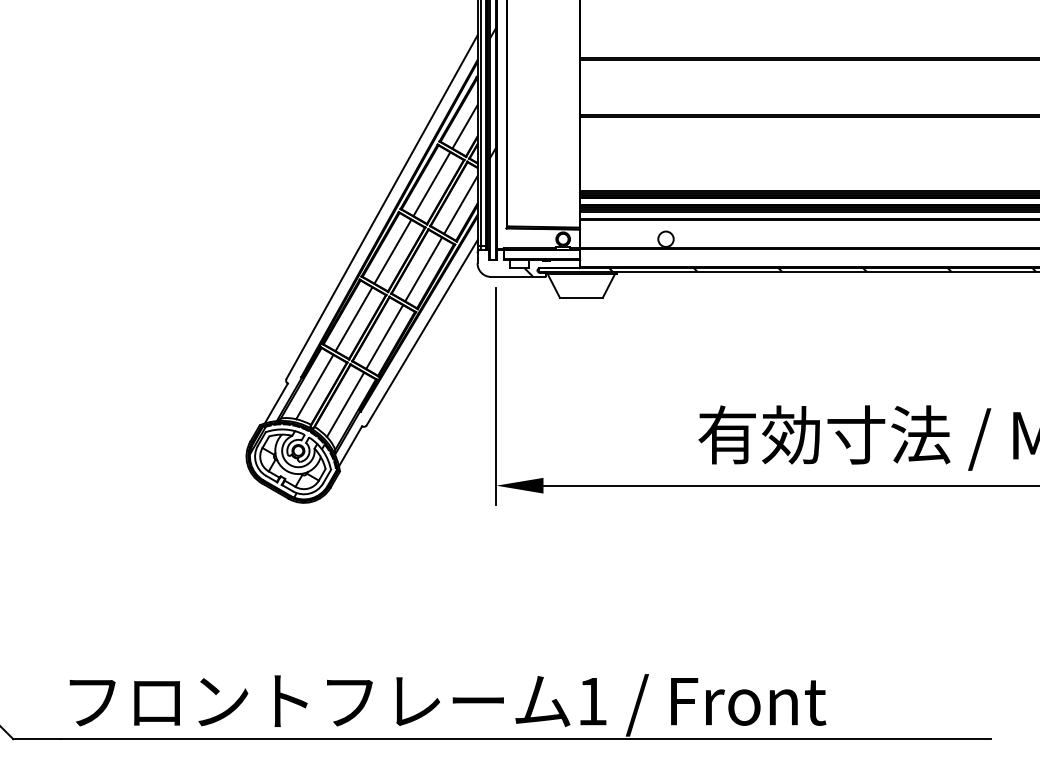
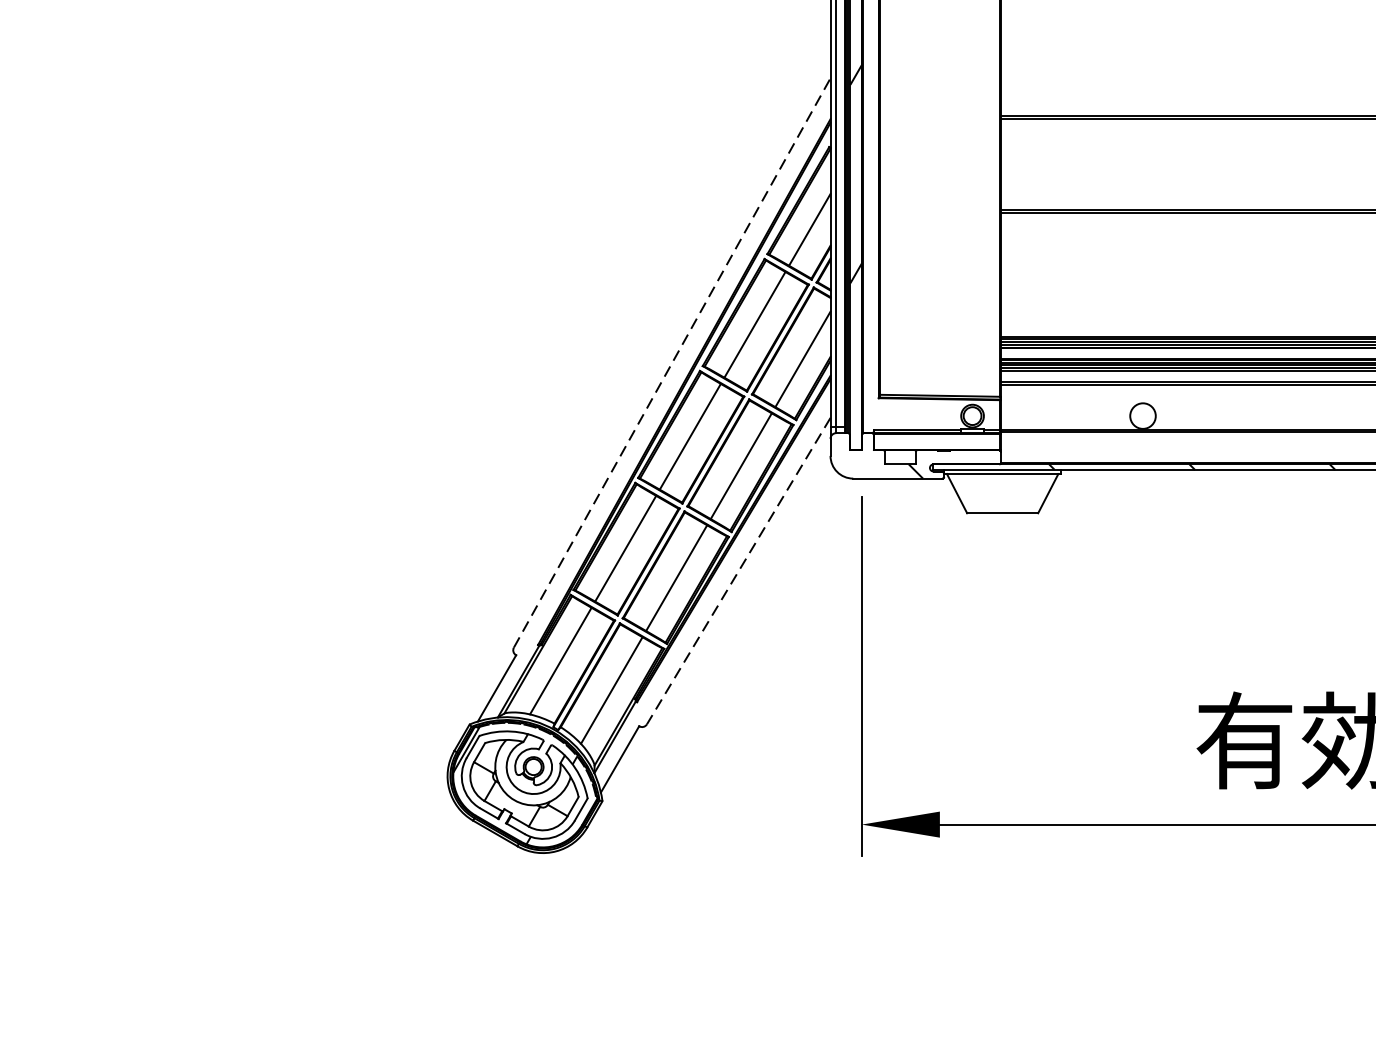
line: (382, 206) -> (673, 361), solid -> dashed
line: (422, 332) -> (739, 570), solid -> dashed

